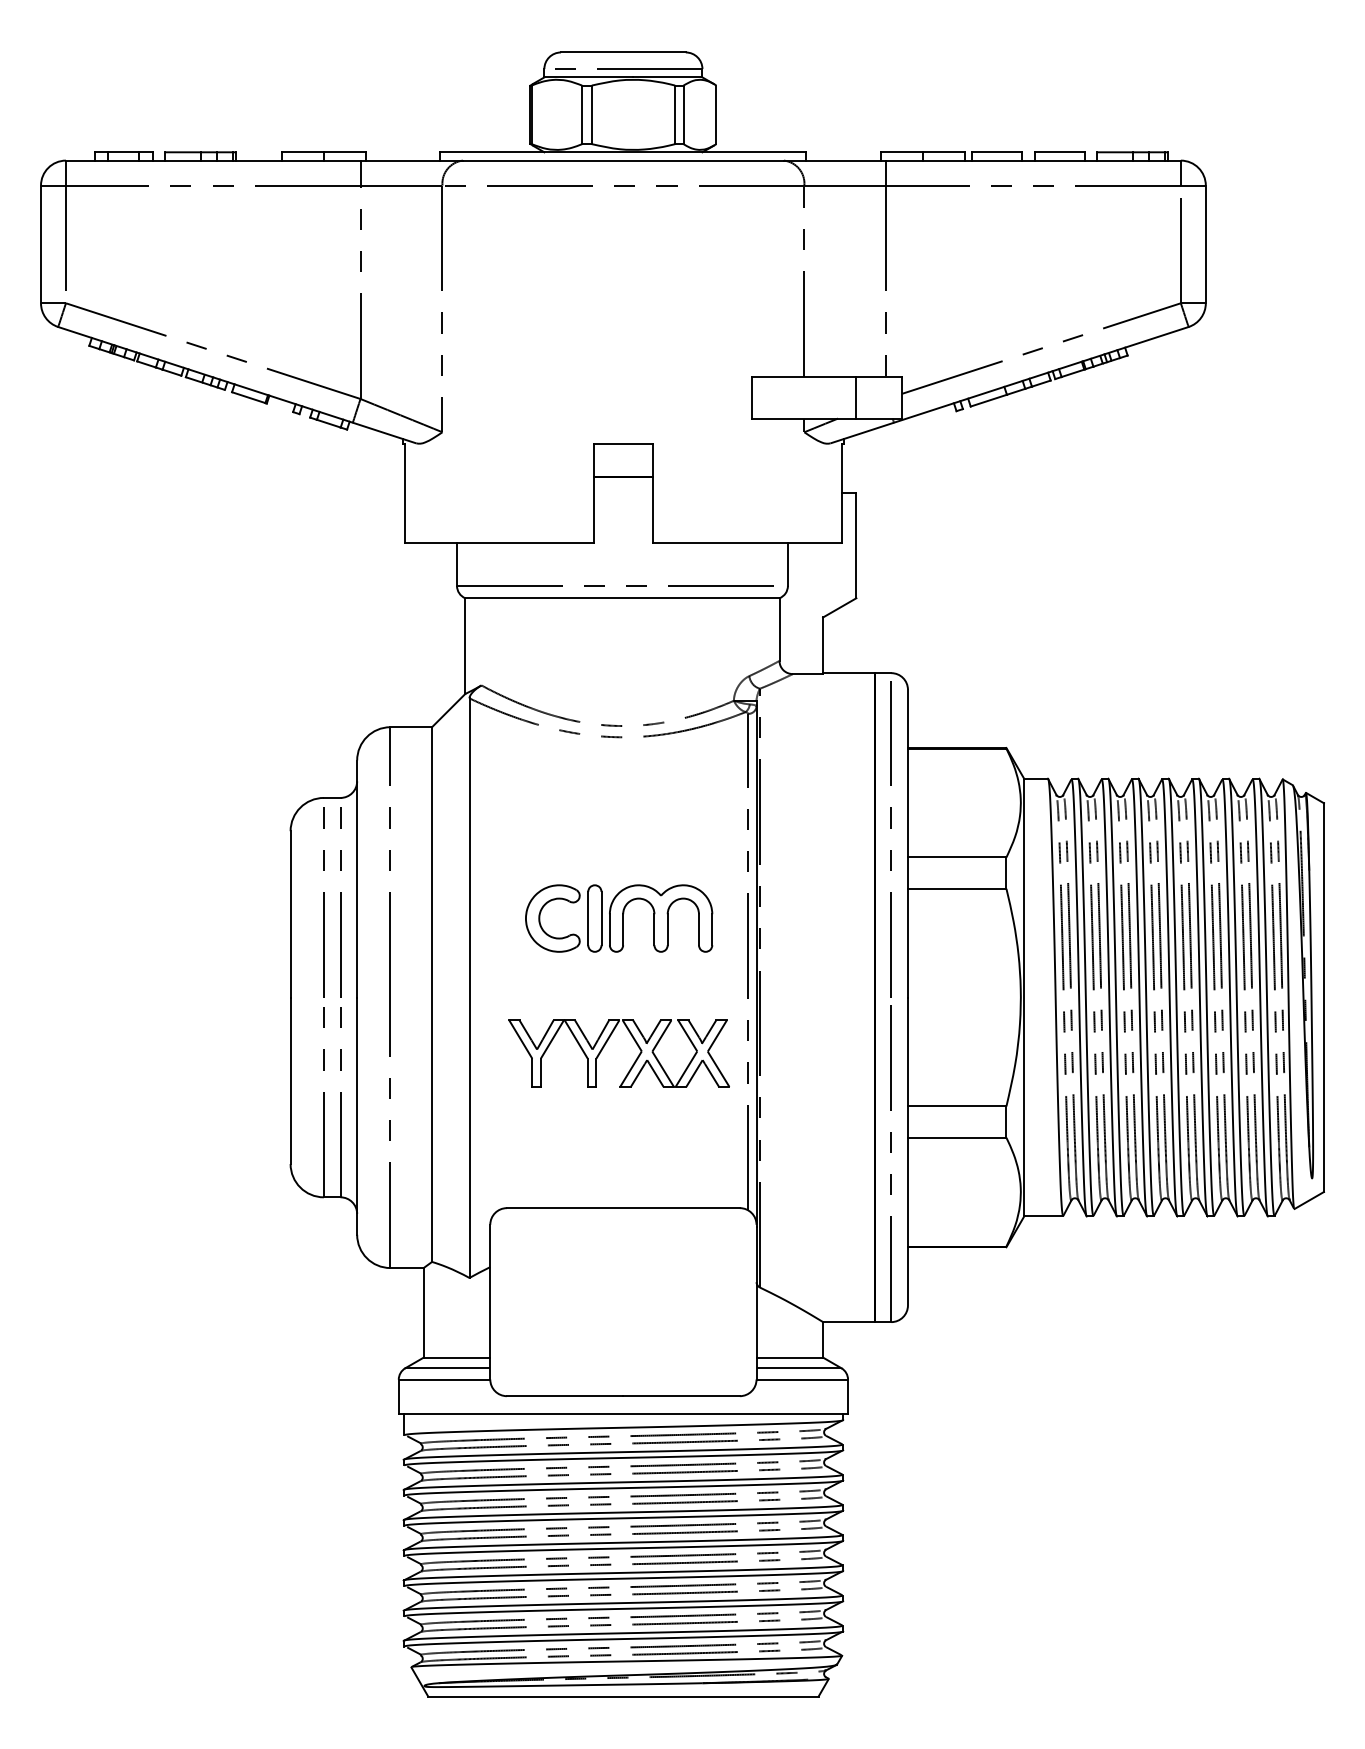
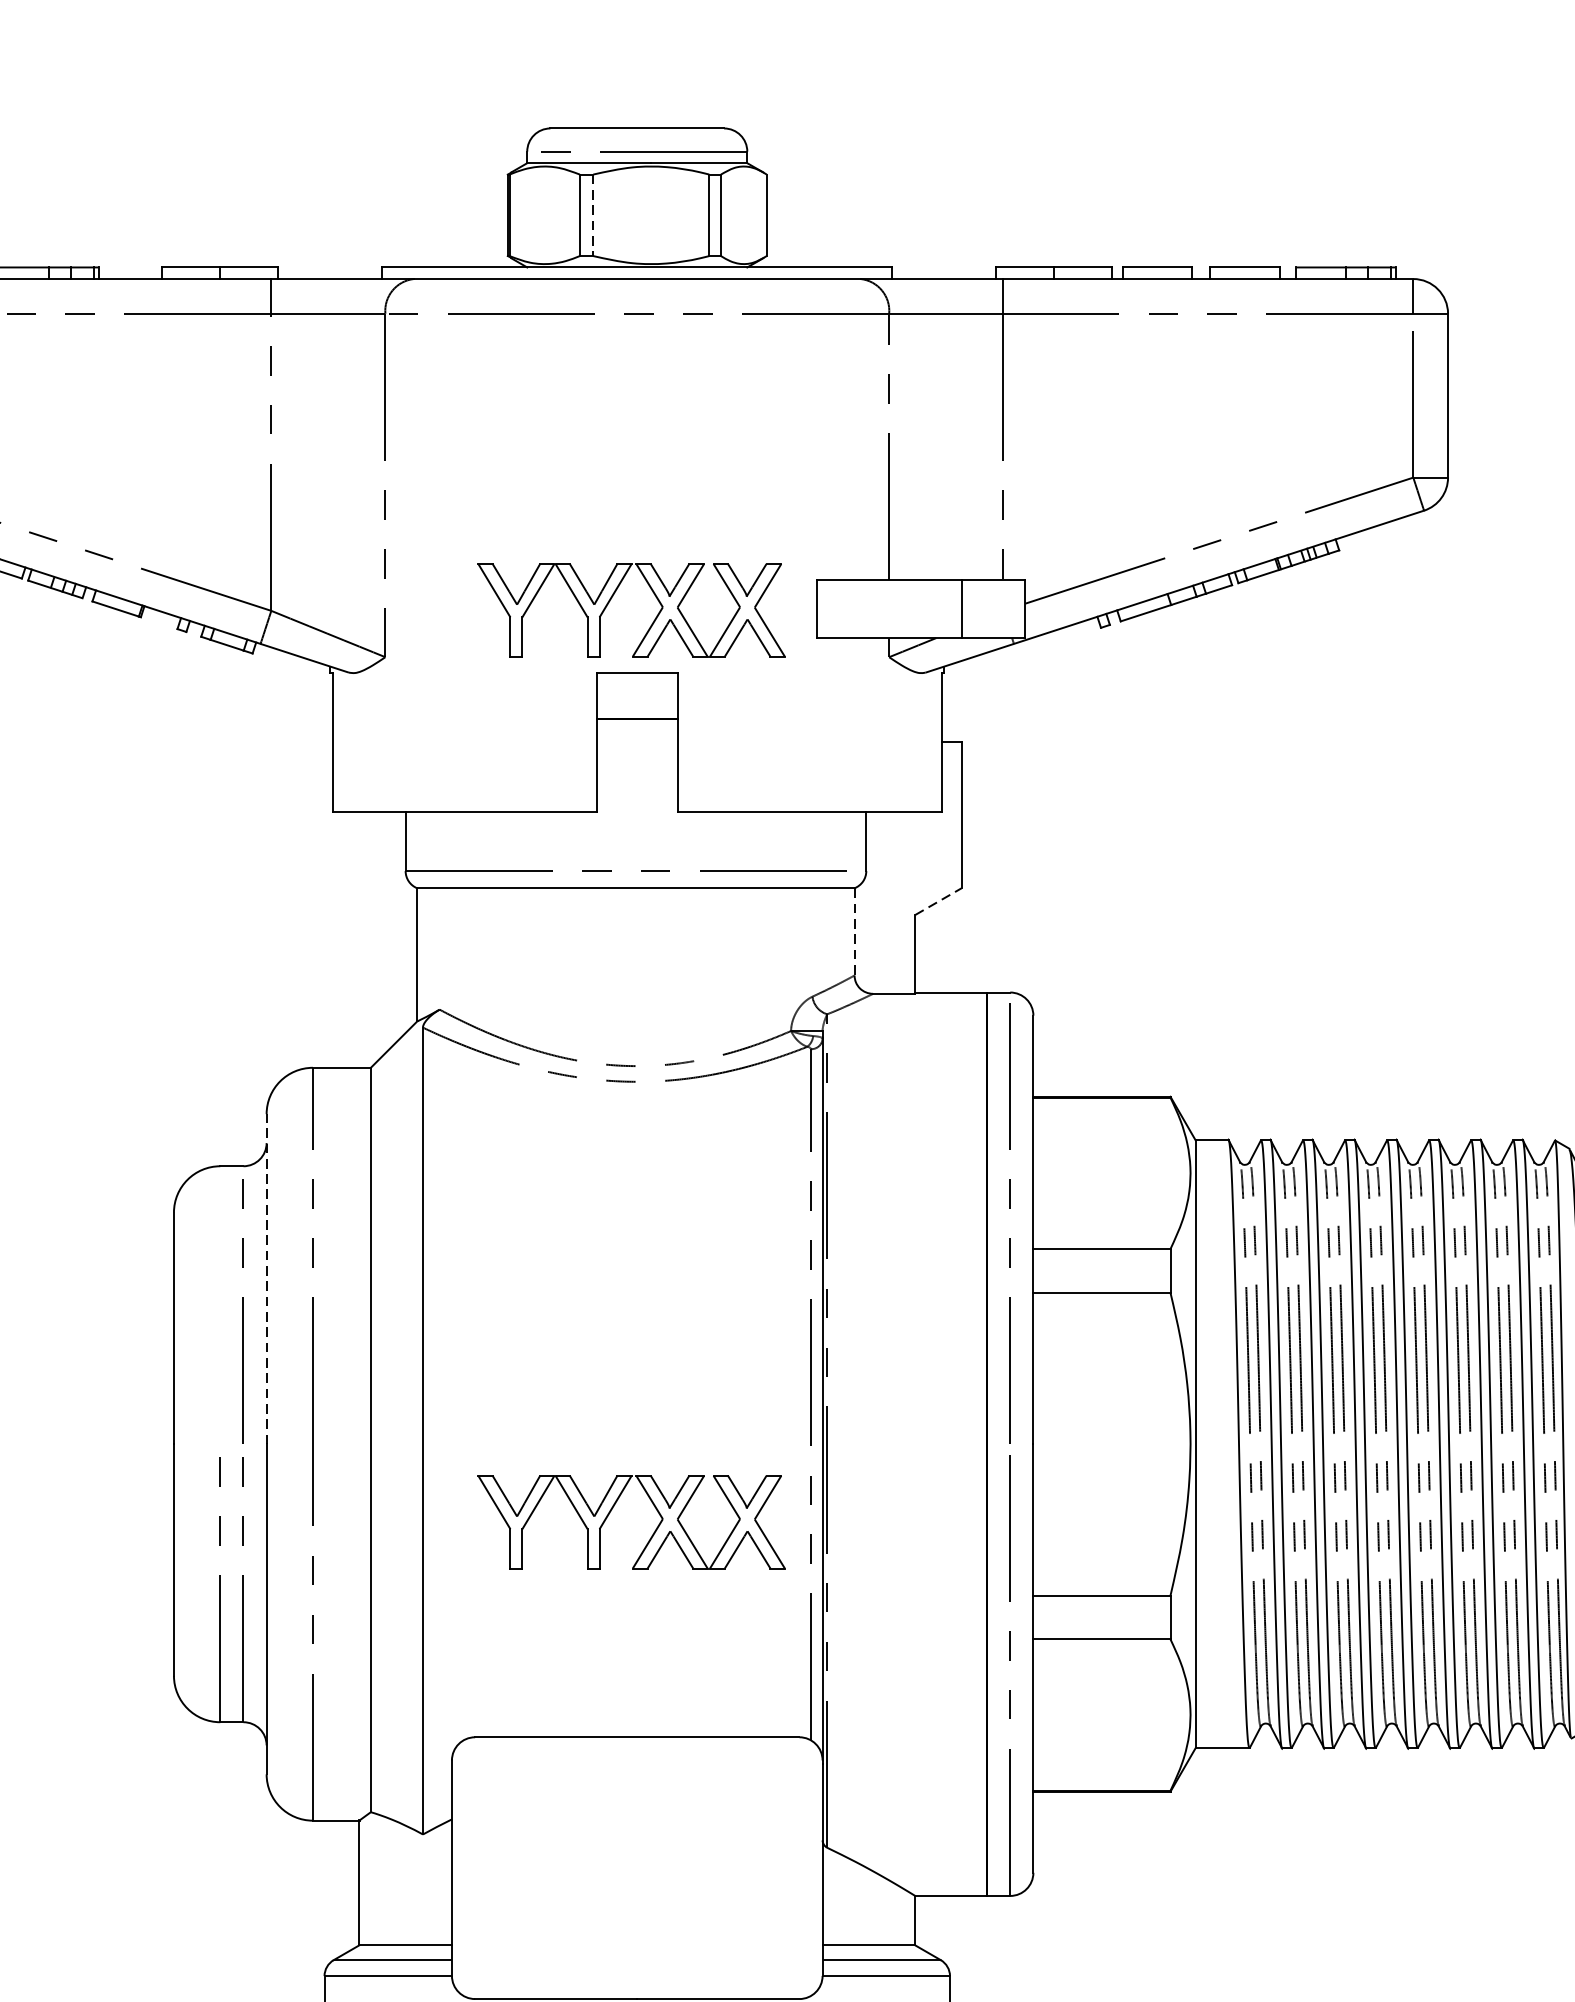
line: (591, 115) -> (592, 216), solid -> dashed
part: (604, 392) -> (610, 601), added
line: (840, 607) -> (939, 901), solid -> dashed
line: (779, 630) -> (854, 933), solid -> dashed
line: (357, 879) -> (267, 1279), solid -> dashed
line: (323, 902) -> (219, 1311), removed
part: (619, 918) -> (631, 1334), removed

